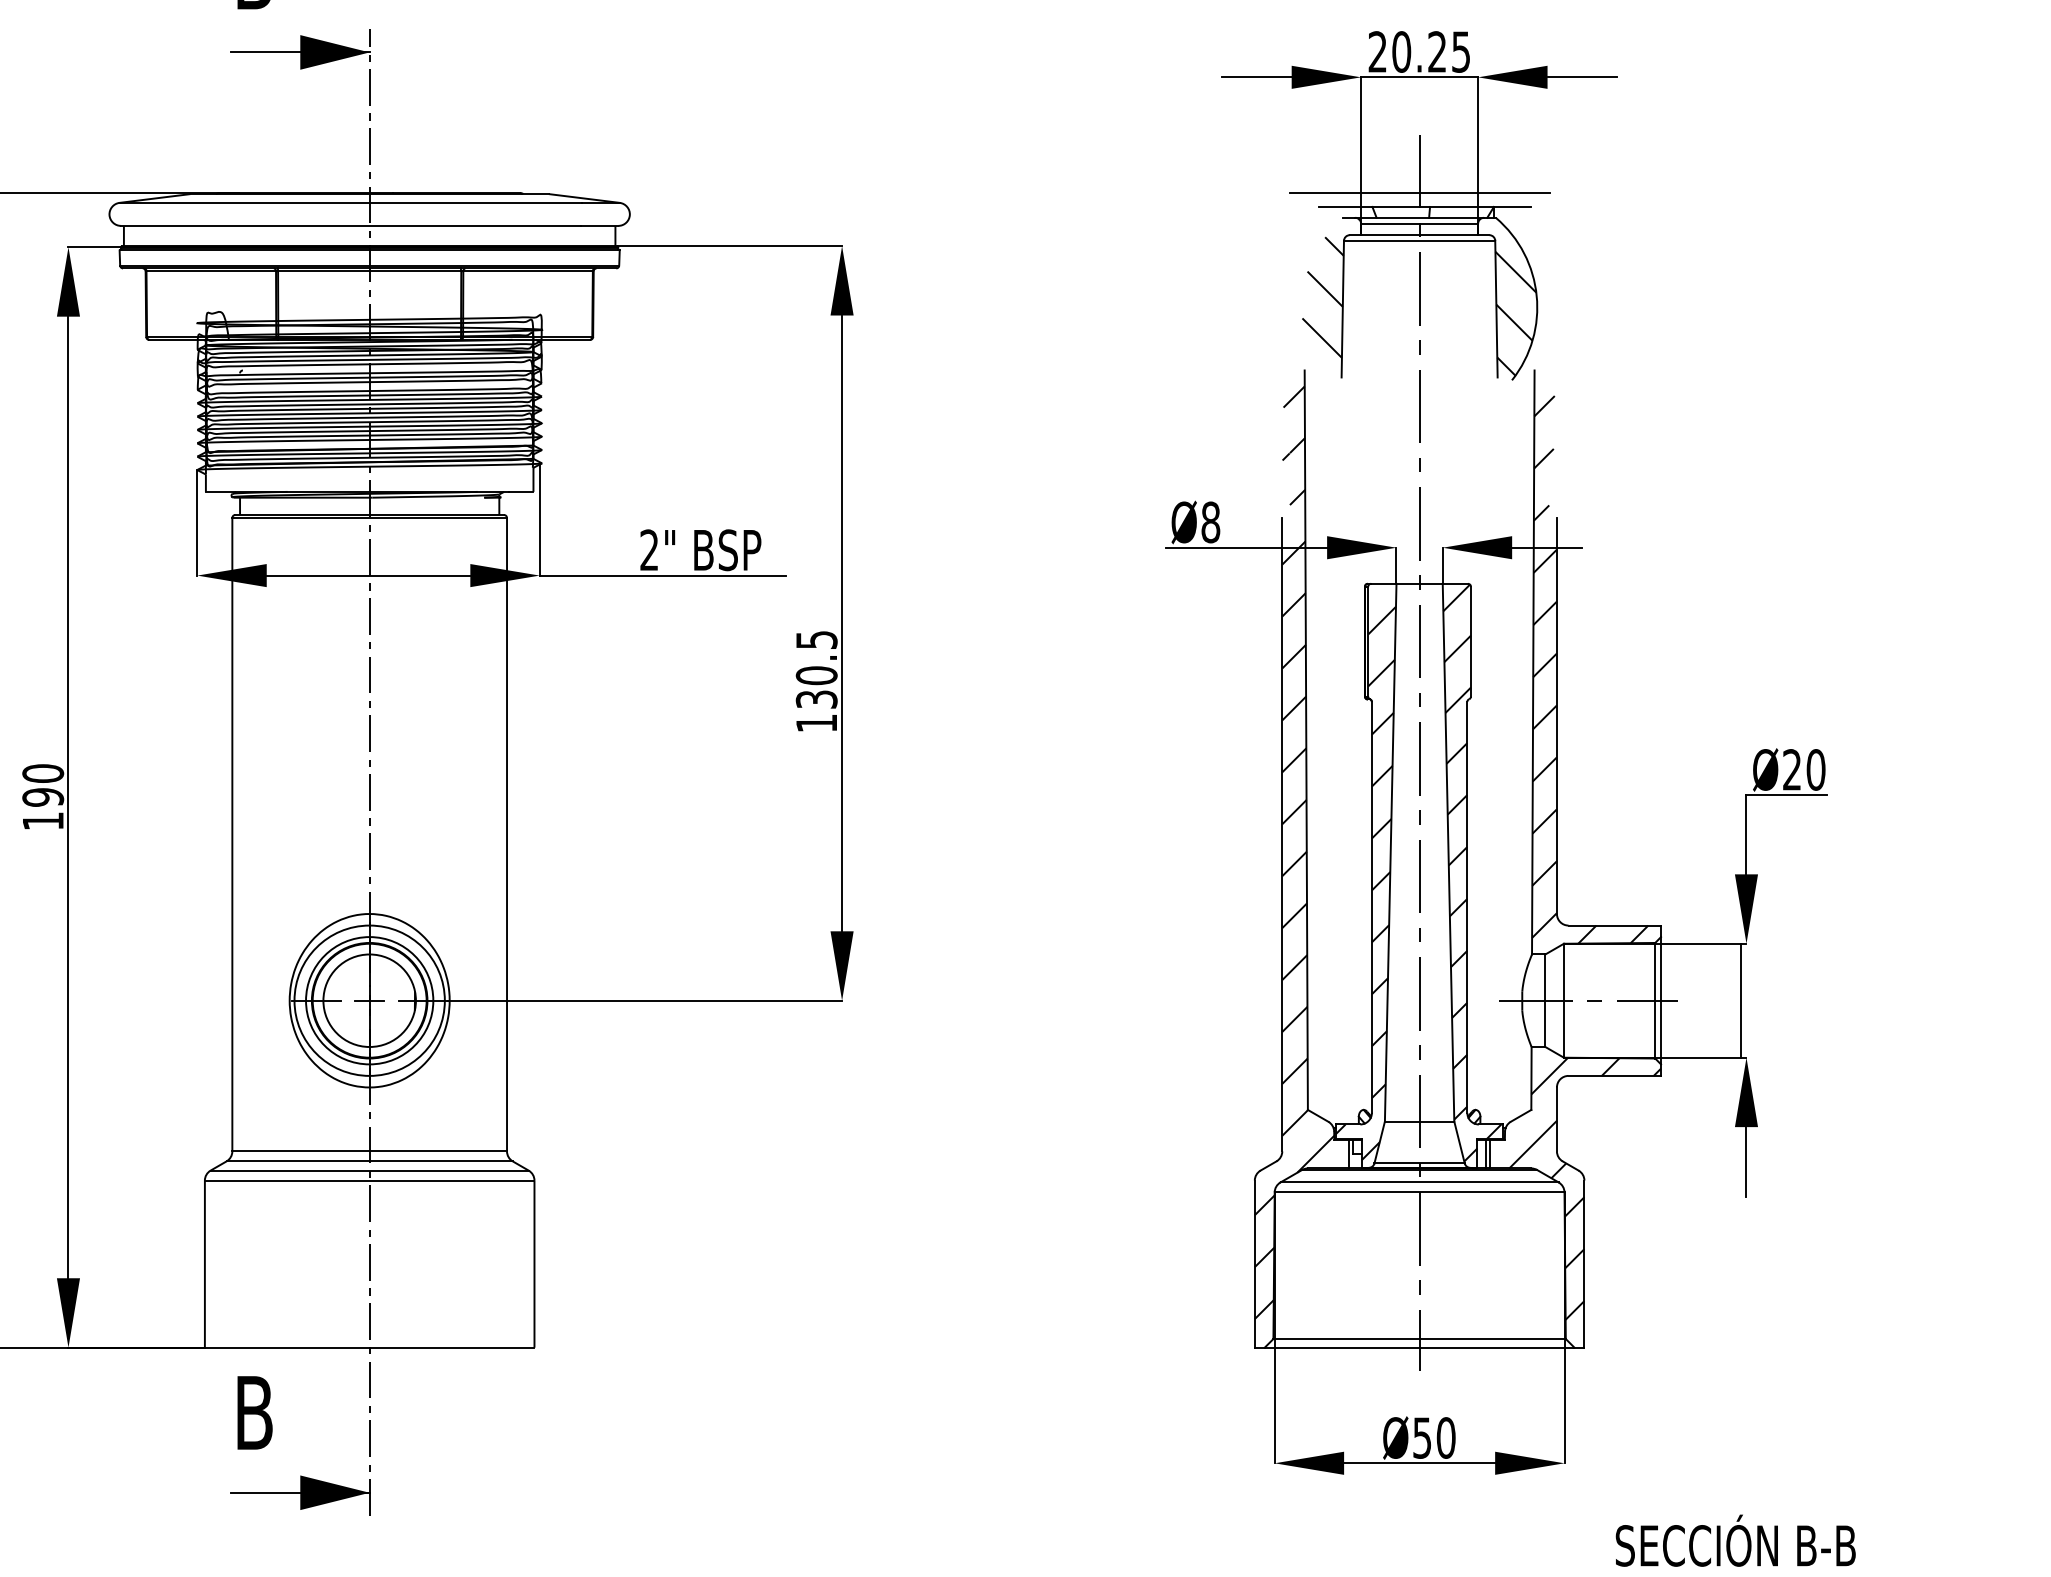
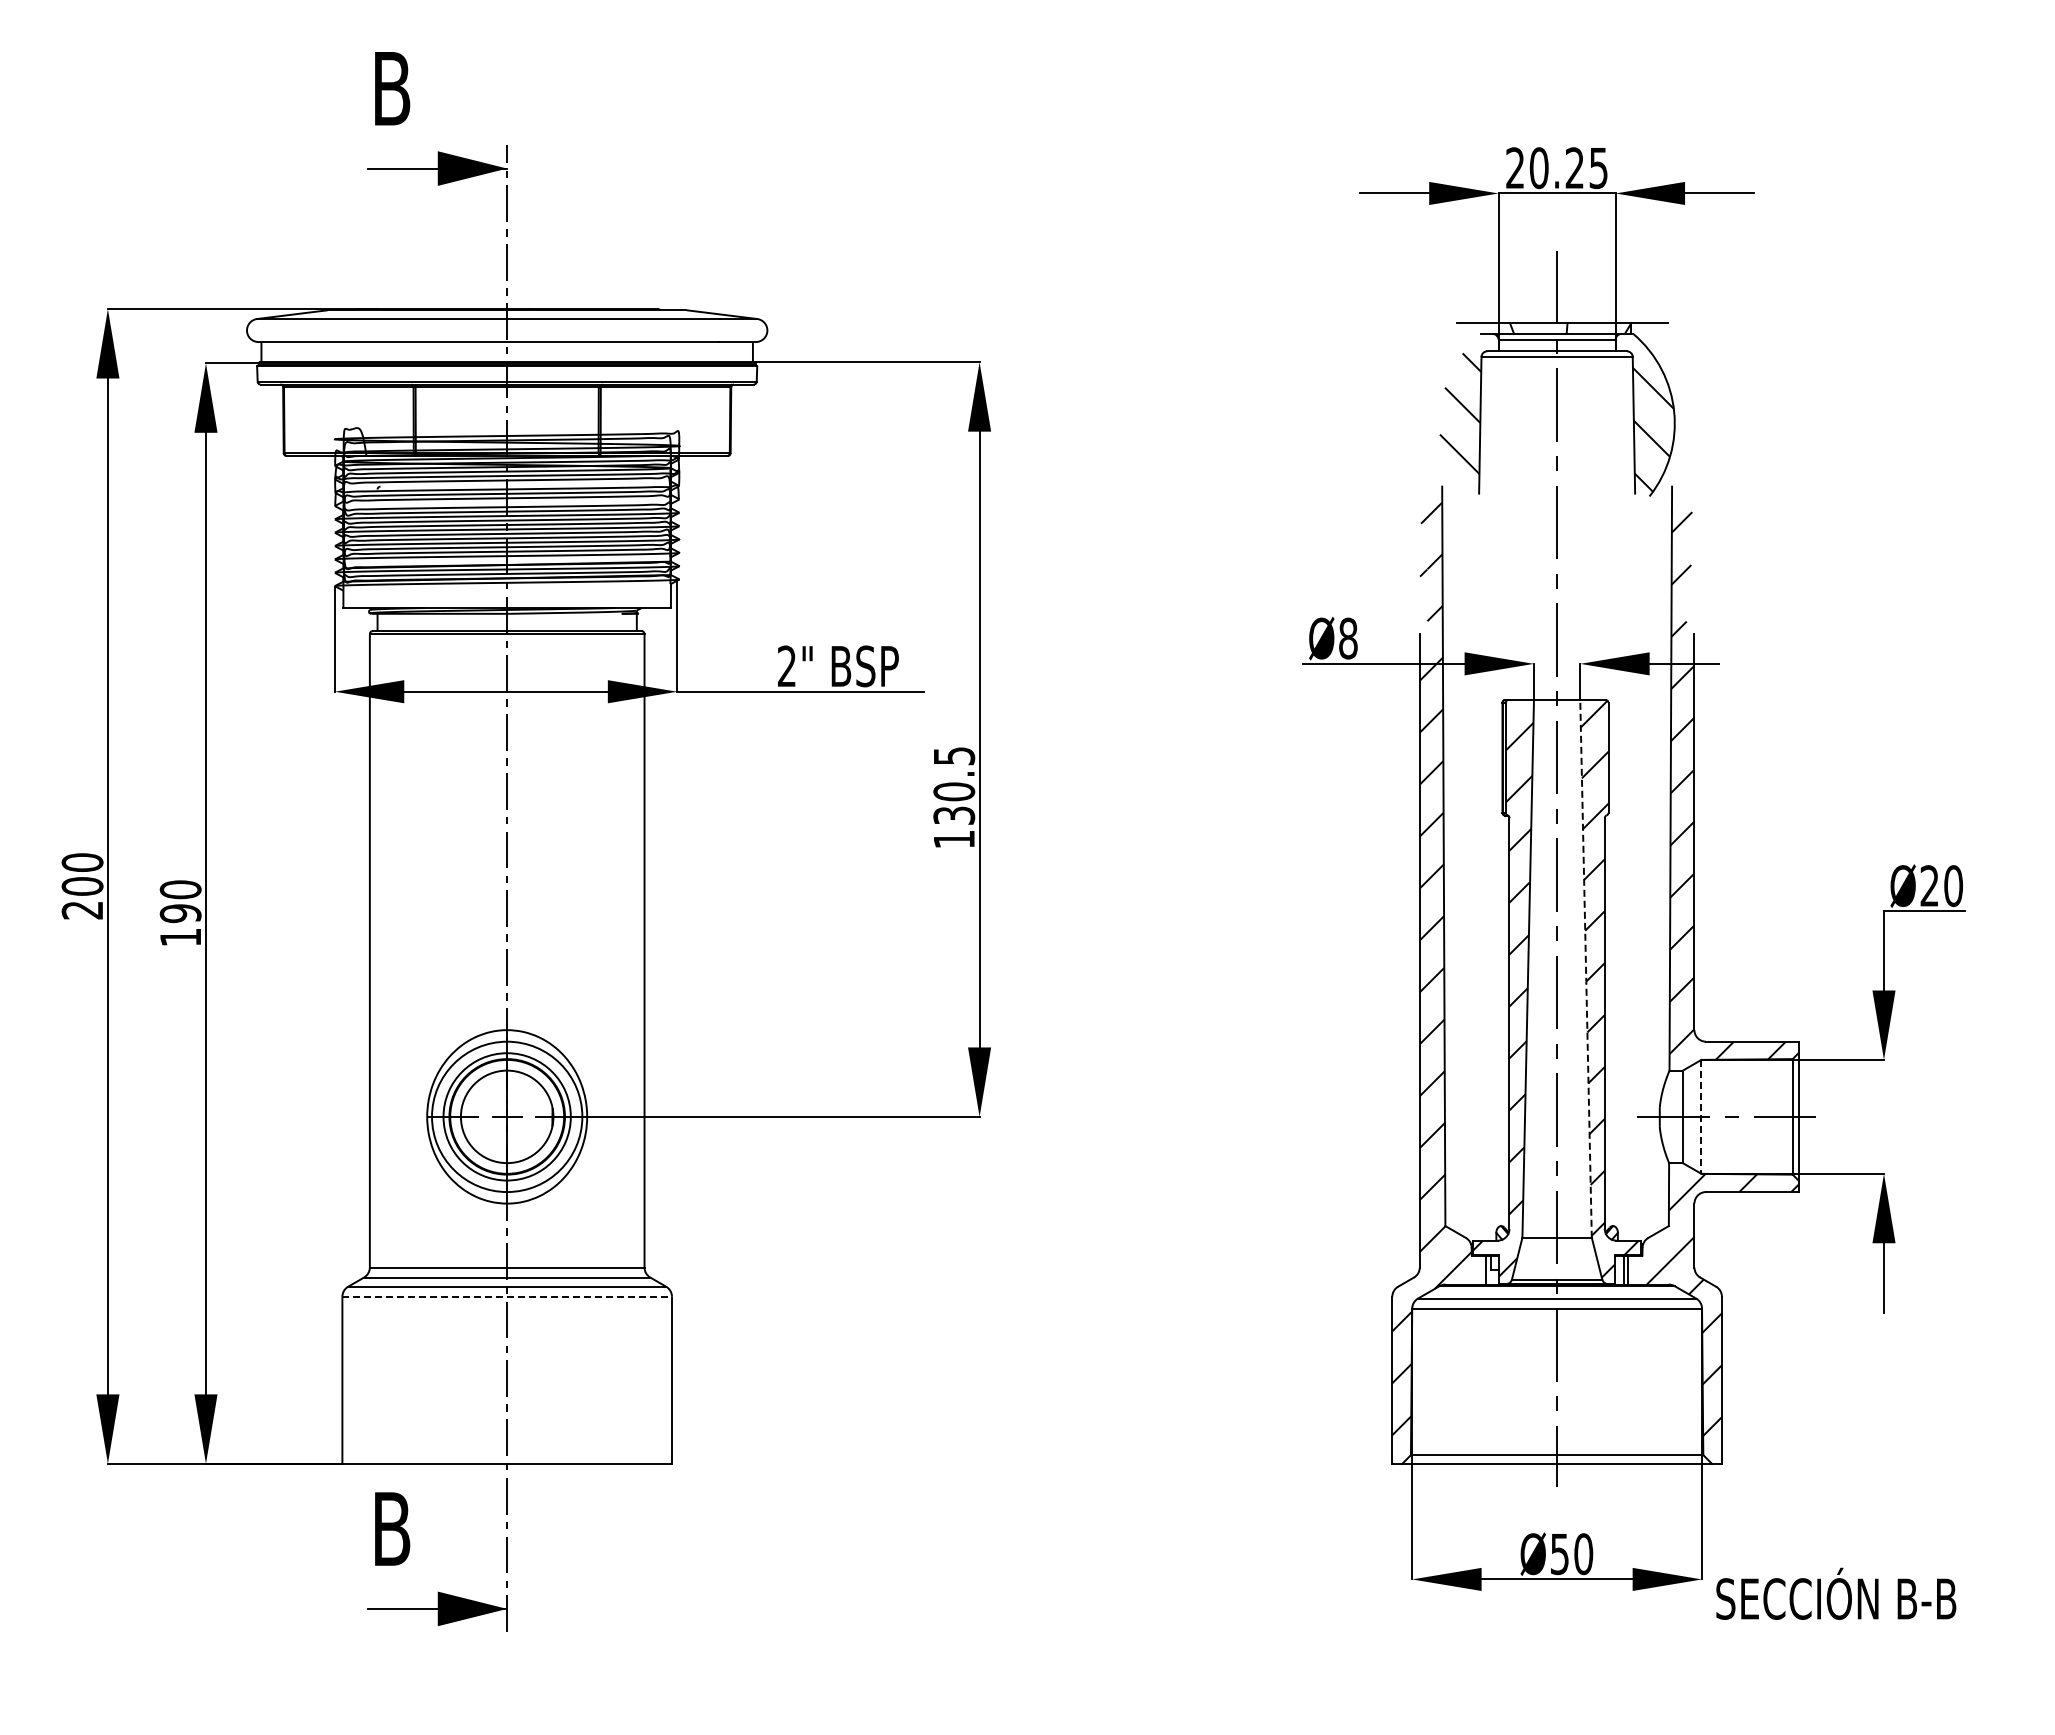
line: (1419, 193) -> (1557, 309), removed
line: (1448, 852) -> (1586, 968), solid -> dashed
line: (1563, 1000) -> (1701, 1116), solid -> dashed
line: (1740, 1000) -> (1878, 1116), removed
line: (369, 1180) -> (507, 1296), solid -> dashed
text: (1735, 1540) -> (1836, 1593), moved

